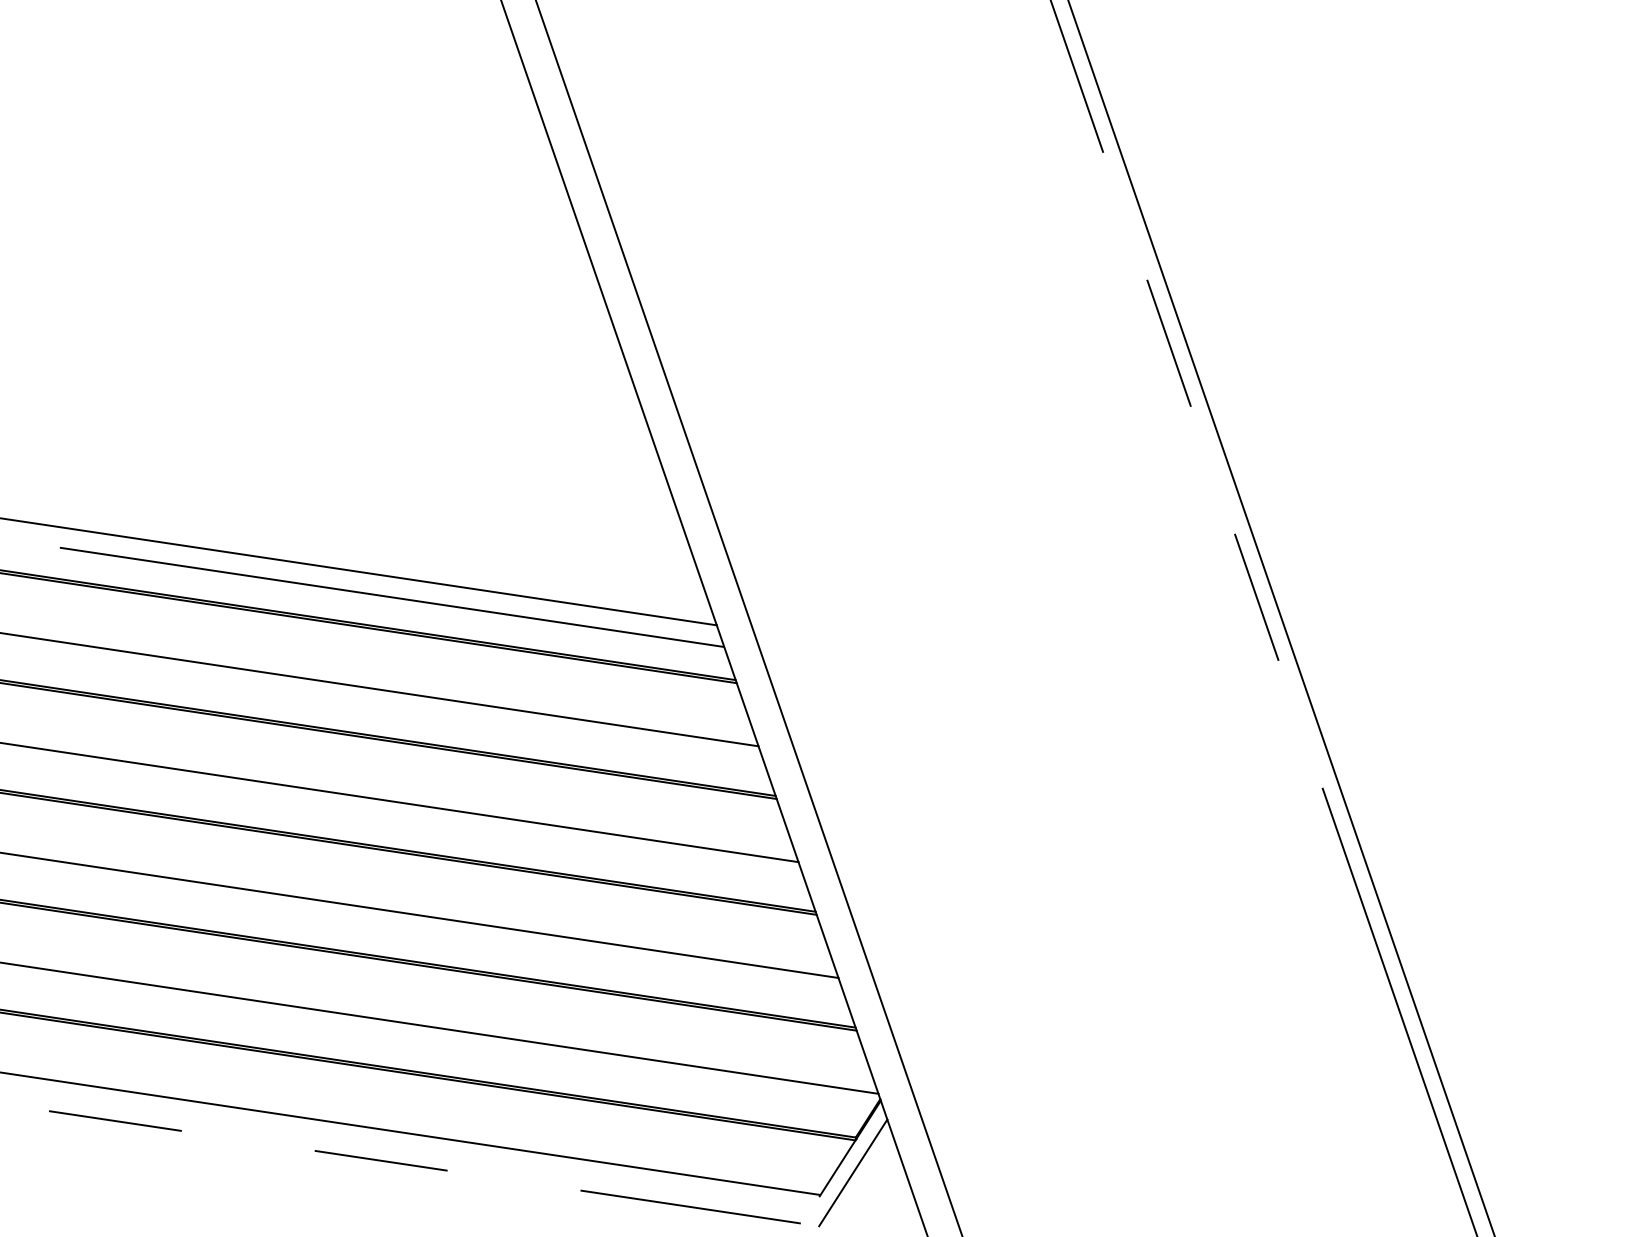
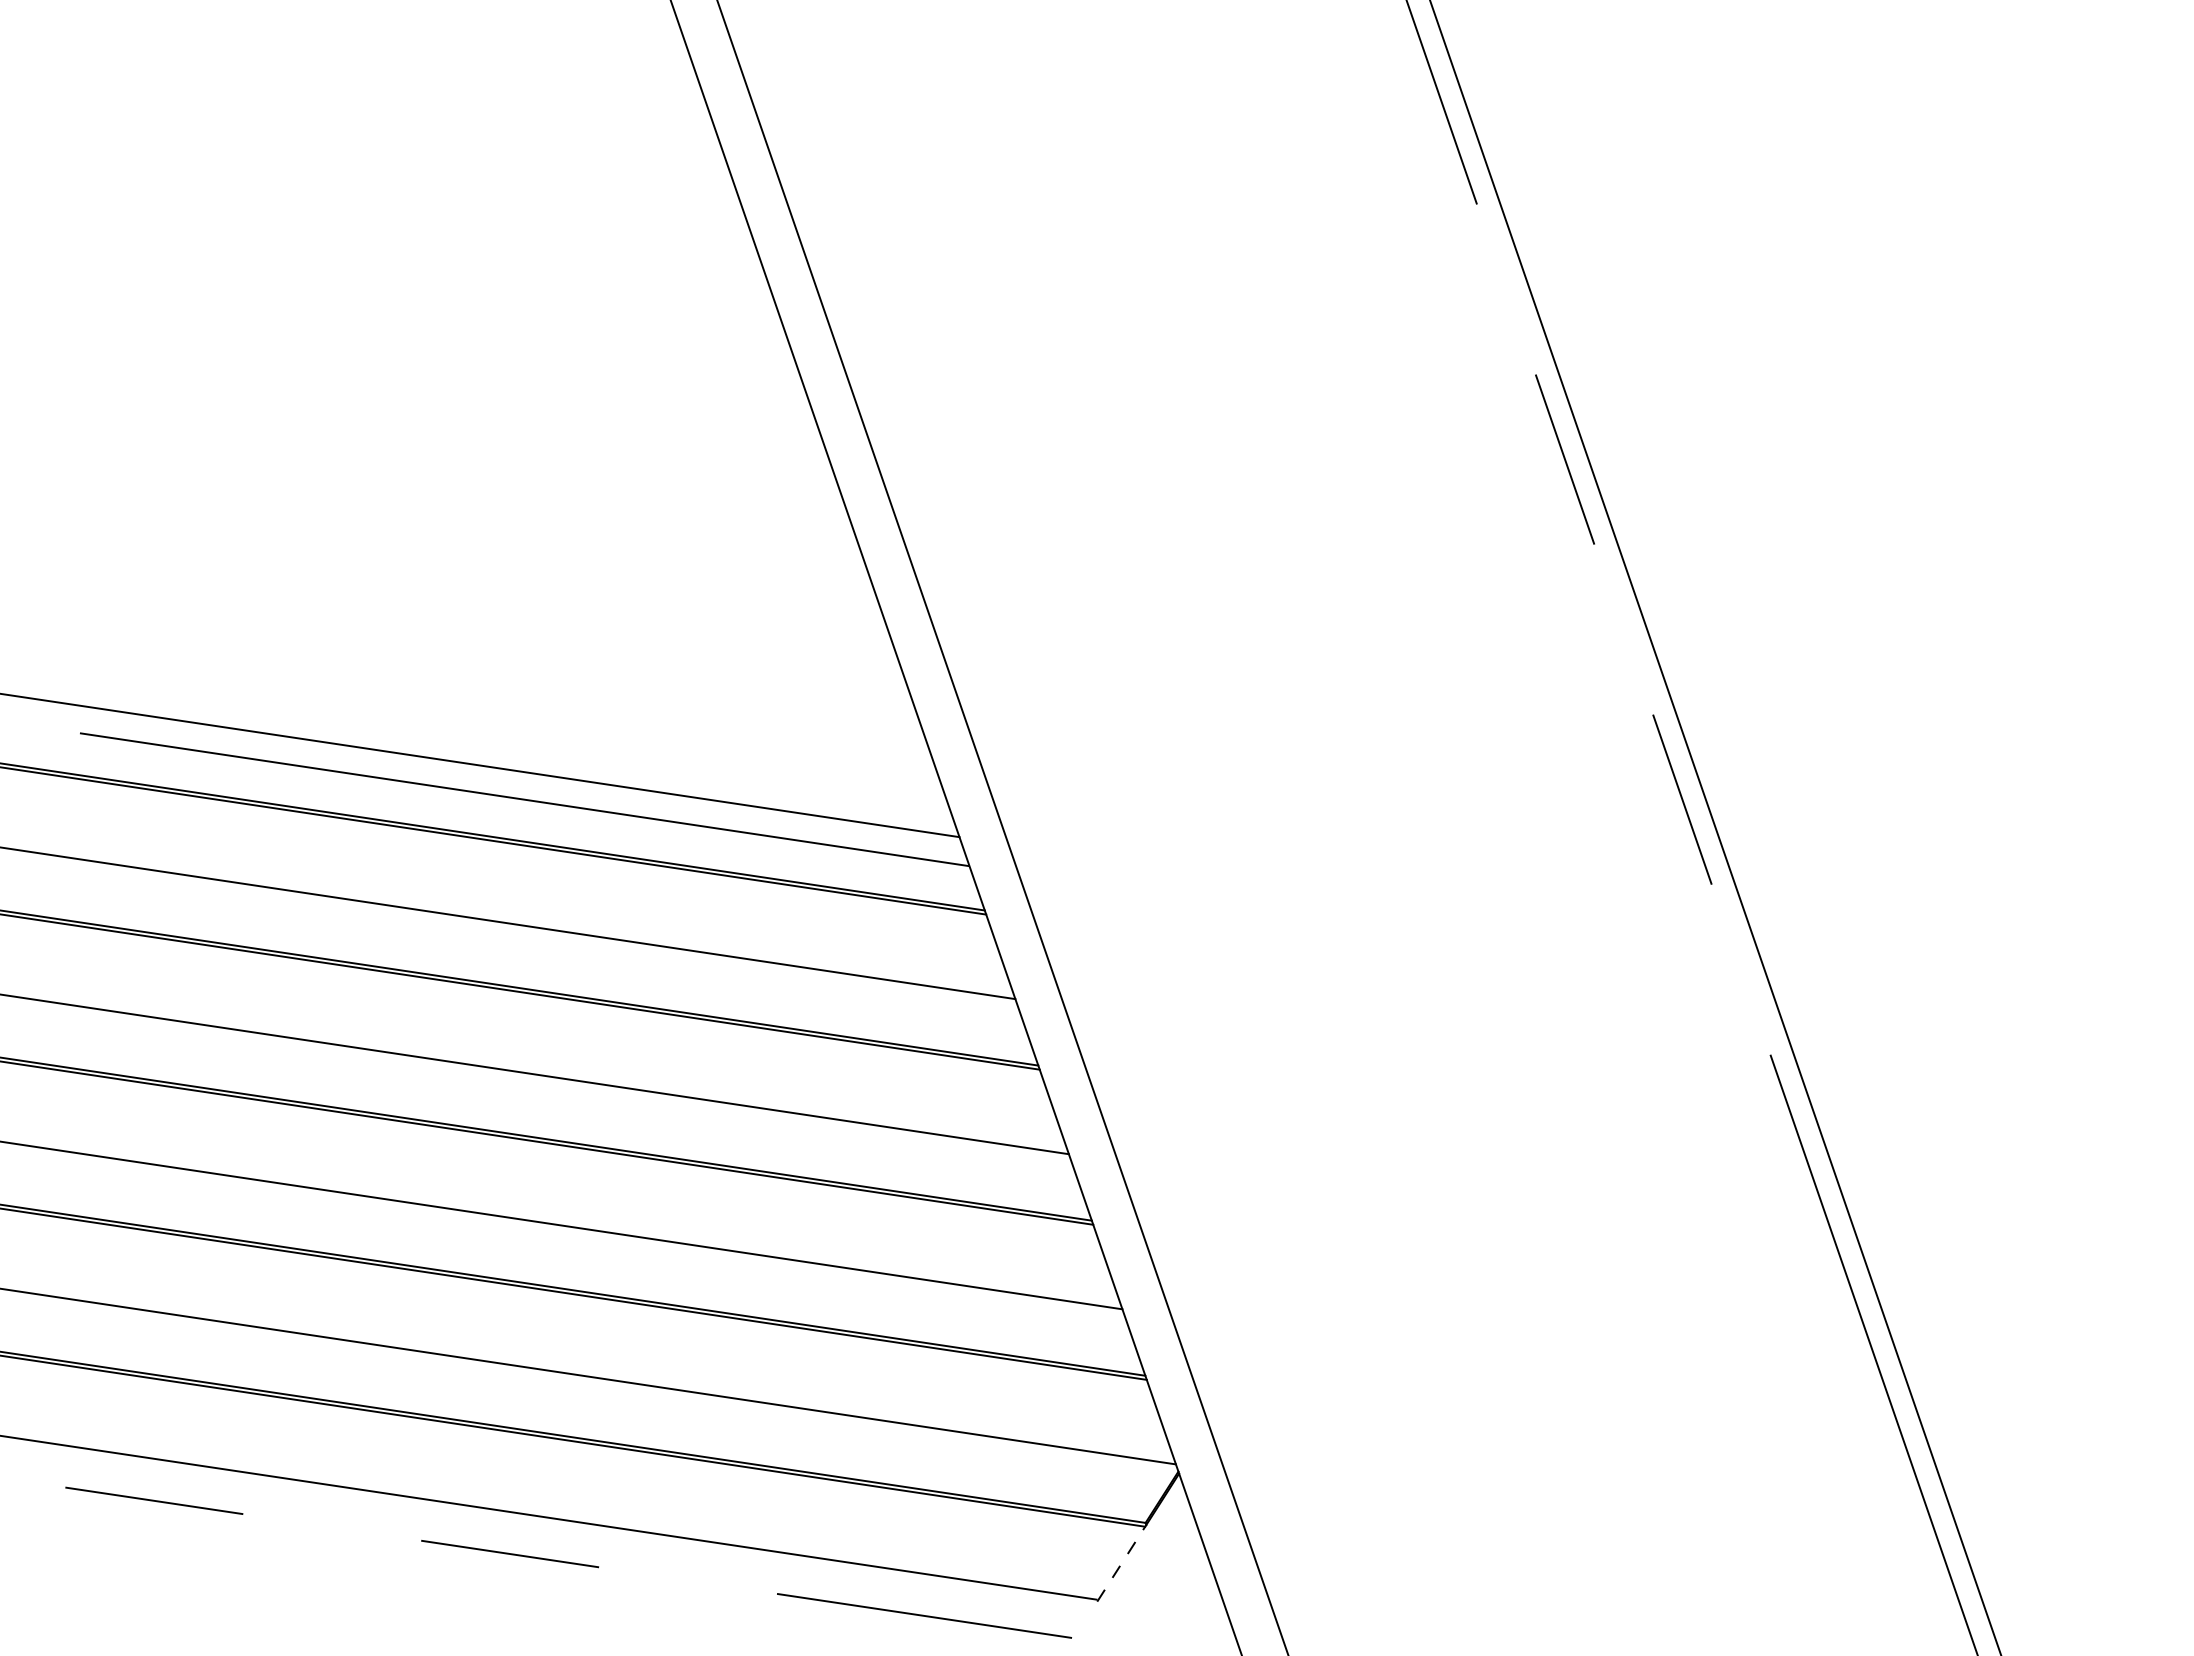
line: (837, 1167) -> (1121, 1563), solid -> dashed
line: (852, 1172) -> (1141, 1569), removed

